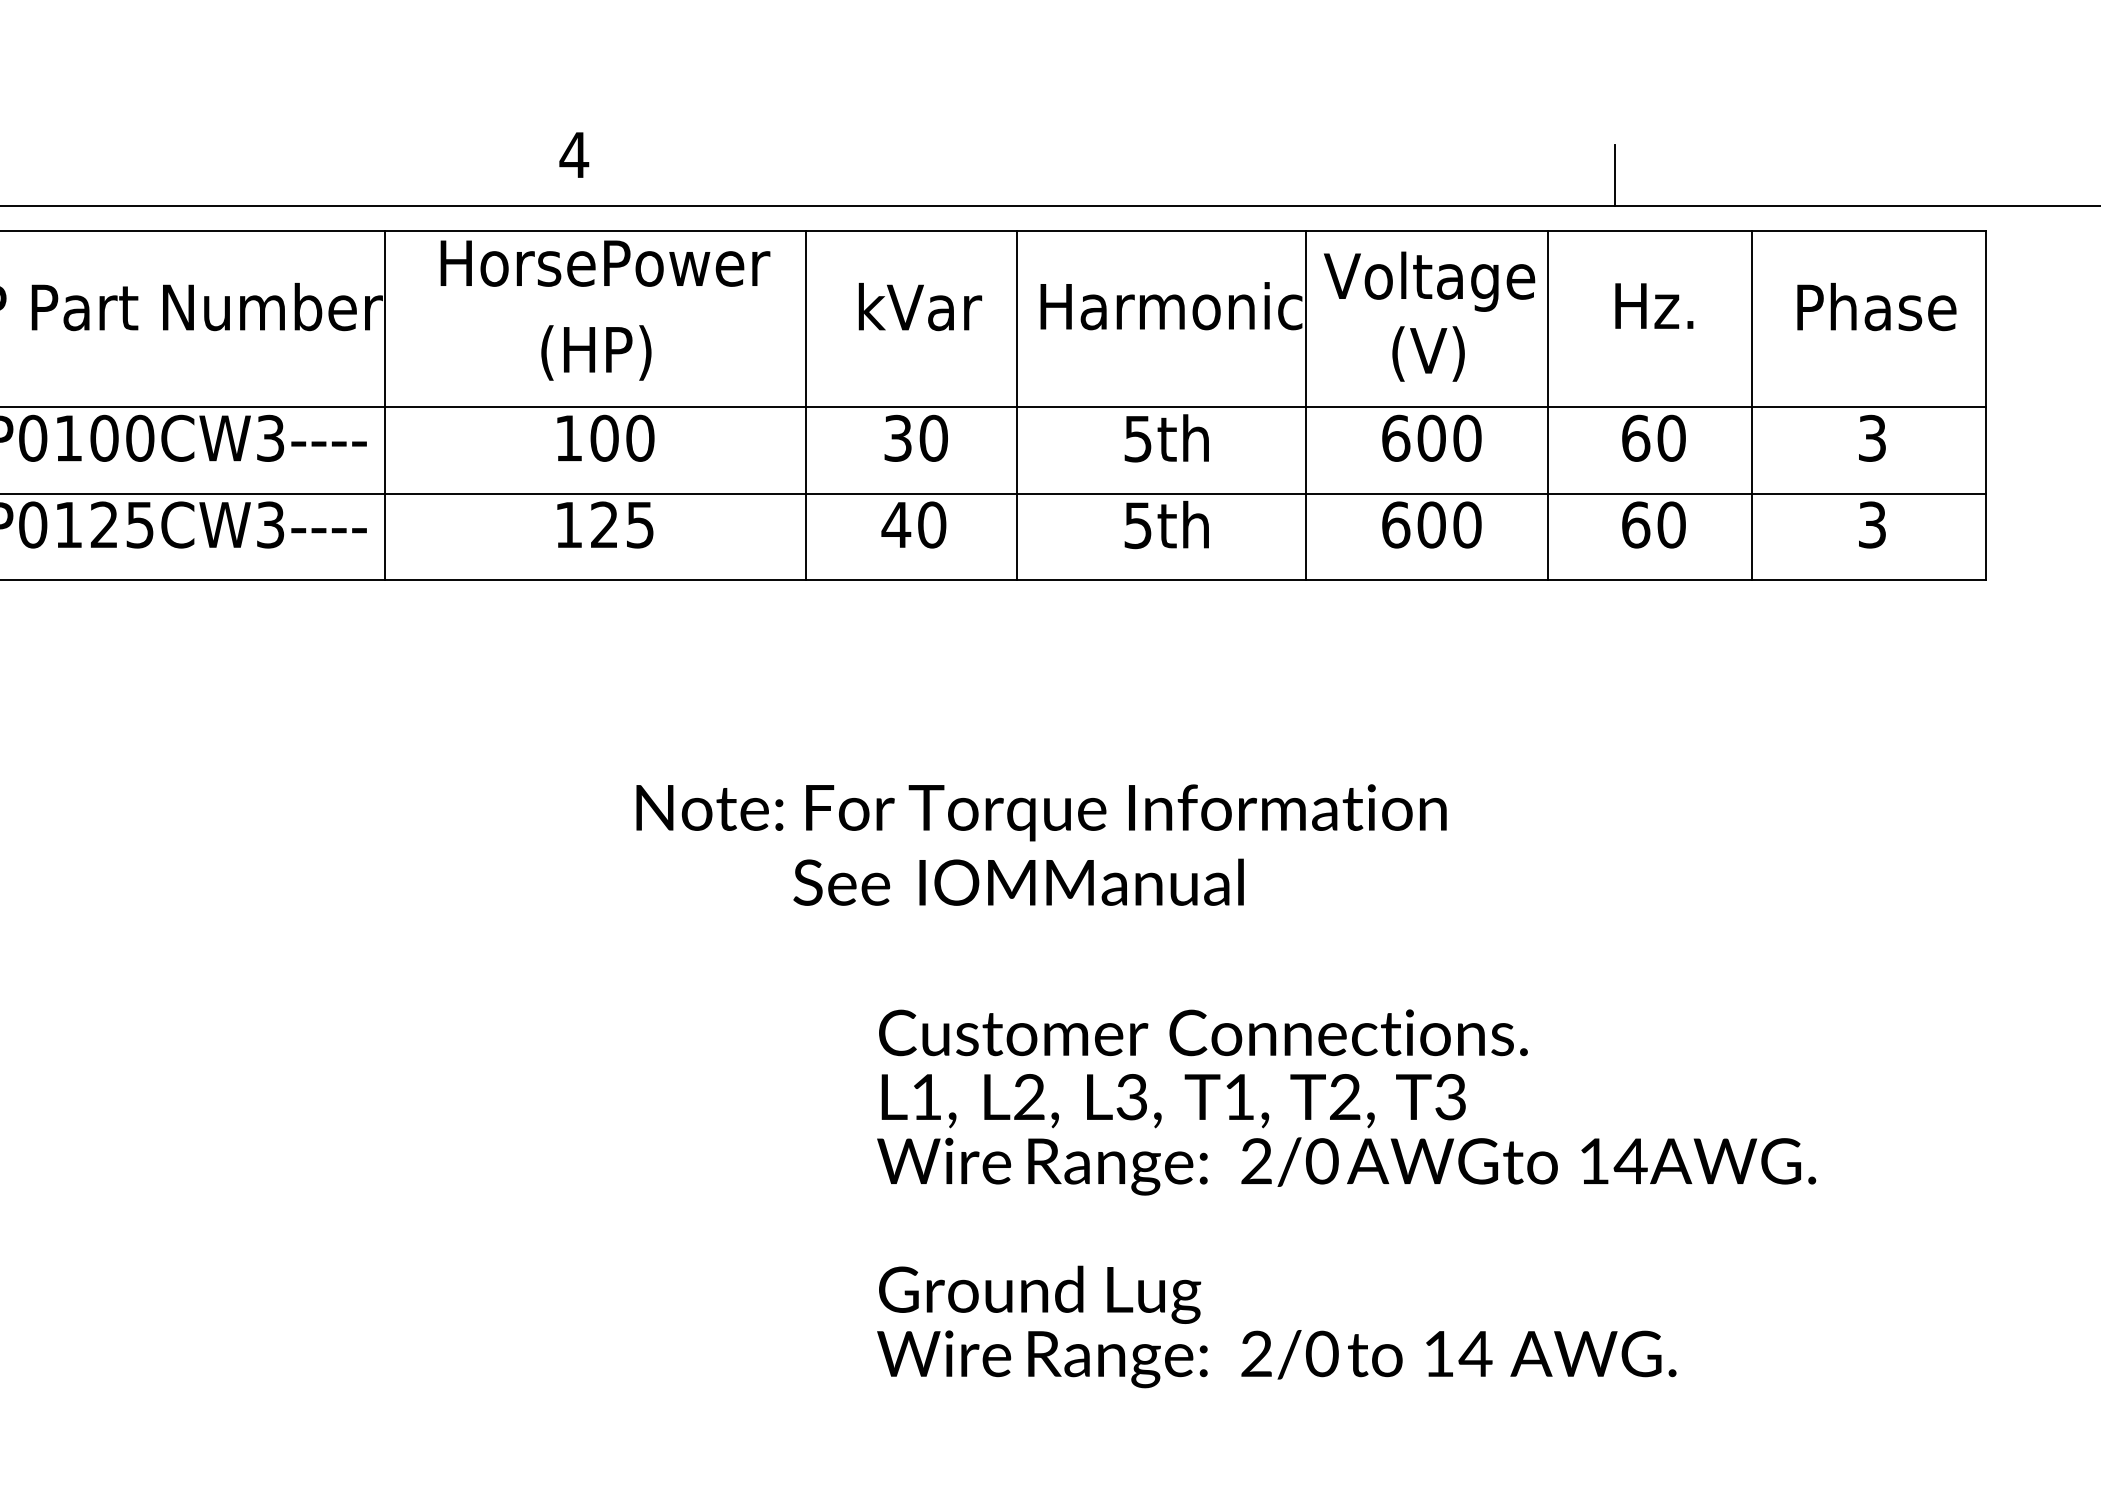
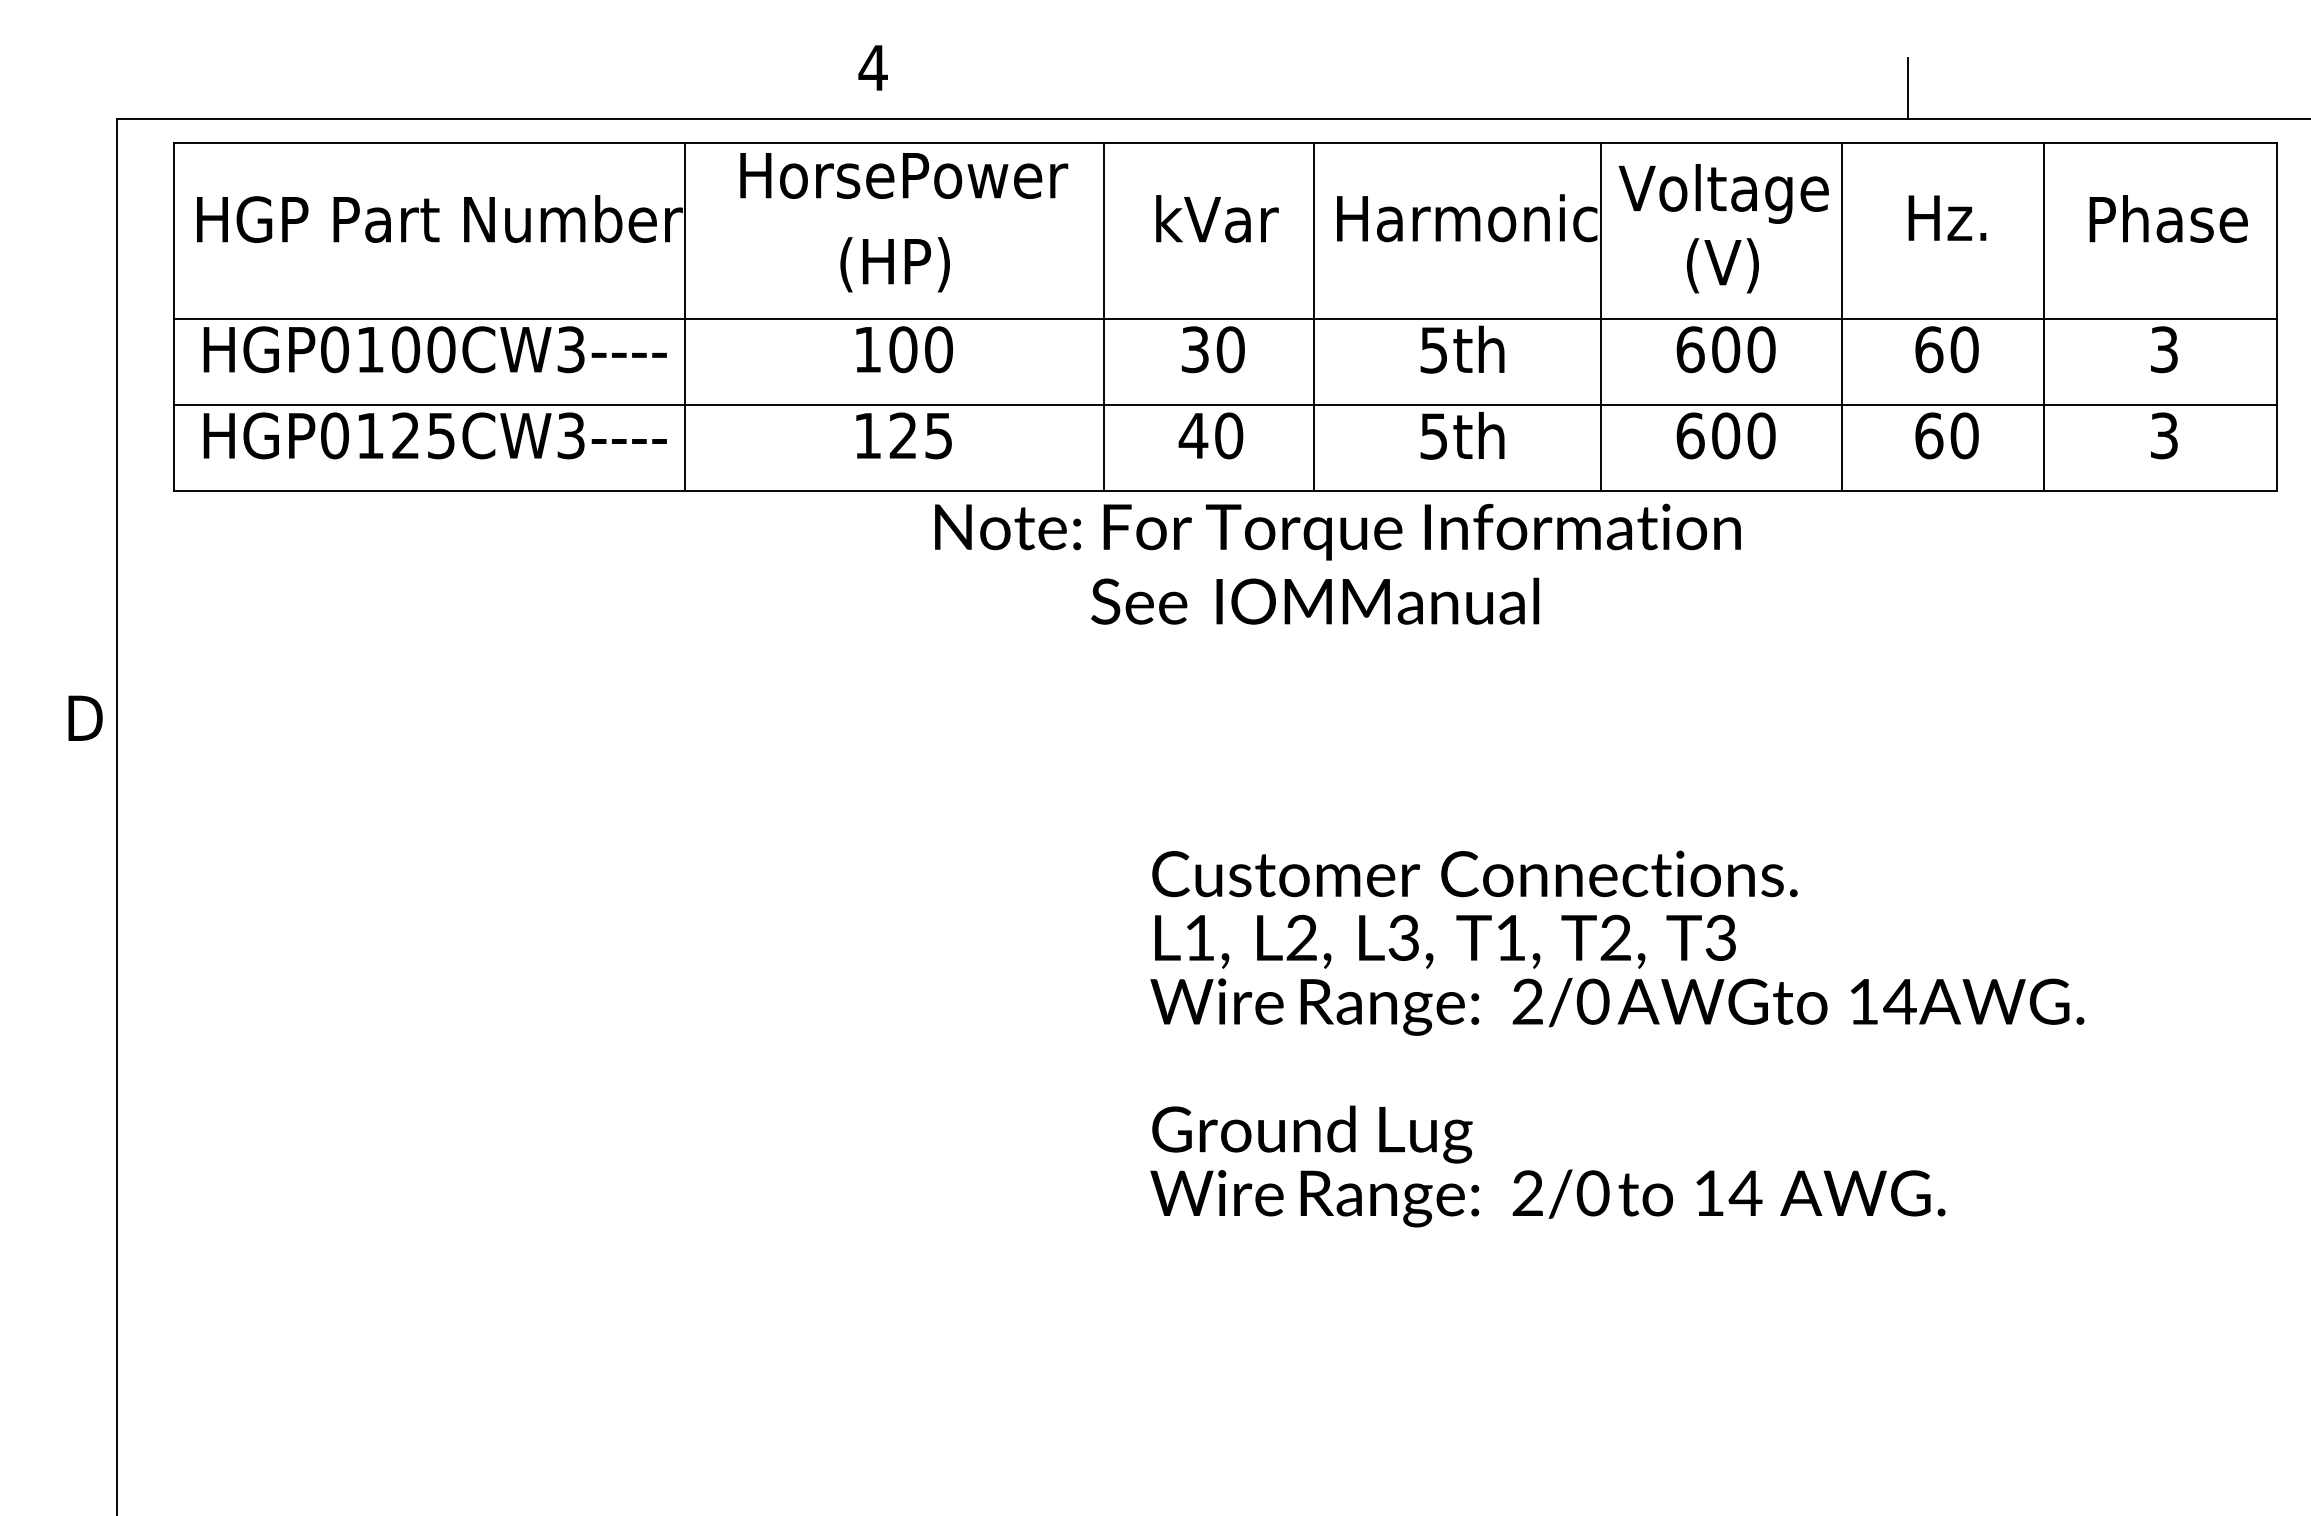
text: (1041, 844) -> (1337, 563), moved
text: (1346, 1198) -> (1617, 1038), moved

